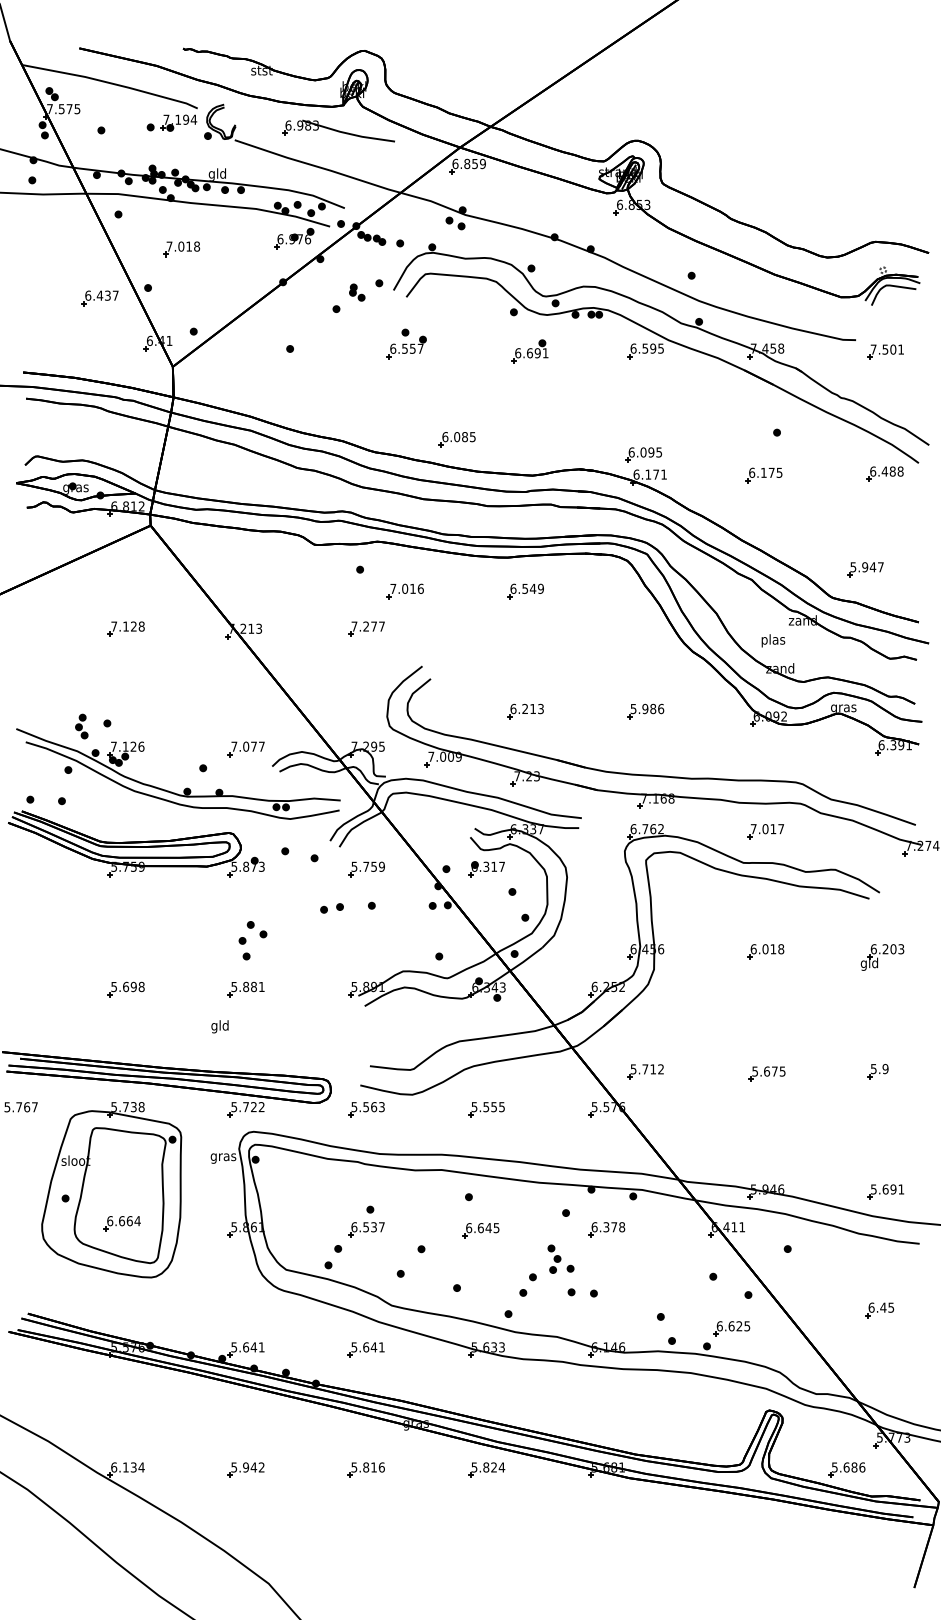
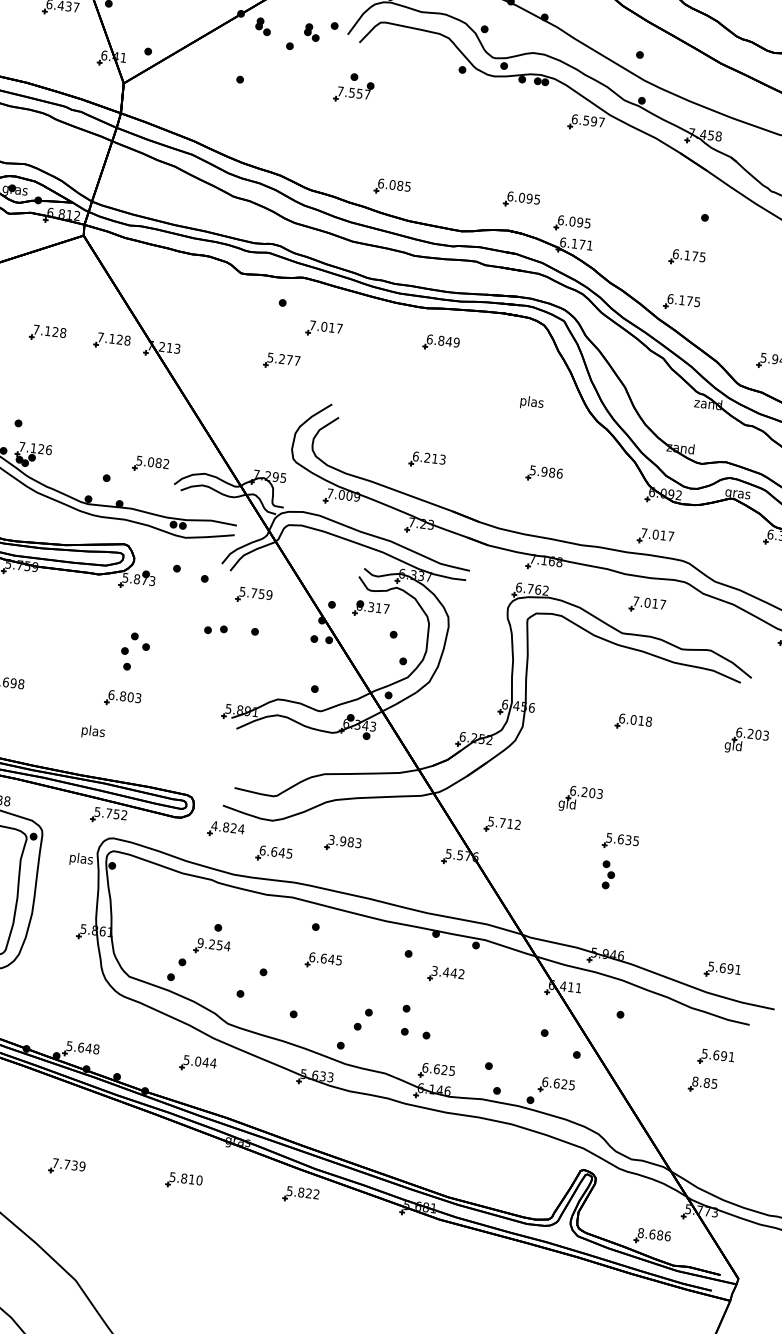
part: (307, 292) -> (263, 26), added
text: (393, 348) -> (340, 91), 6.557 -> 7.557
text: (660, 348) -> (601, 122), 6.595 -> 6.597
part: (529, 351) -> (473, 109), removed
part: (589, 436) -> (521, 199), added
part: (763, 521) -> (681, 302), added
text: (420, 588) -> (339, 328), 7.016 -> 7.017
text: (525, 588) -> (441, 340), 6.549 -> 6.849
text: (354, 626) -> (270, 357), 7.277 -> 5.277
part: (191, 628) -> (111, 340), added
text: (773, 640) -> (532, 402), moved
text: (247, 746) -> (152, 462), 7.077 -> 5.082
part: (765, 761) -> (655, 536), added
text: (247, 986) -> (124, 696), 5.881 -> 6.803
text: (220, 1026) -> (93, 731), gld -> plas
part: (721, 1036) -> (580, 799), added
text: (774, 1071) -> (628, 840), 5.675 -> 5.635
part: (877, 1071) -> (728, 852), removed
text: (253, 1107) -> (116, 814), 5.722 -> 5.752
text: (368, 1107) -> (228, 828), 5.563 -> 4.824
text: (488, 1107) -> (345, 841), 5.555 -> 3.983
part: (417, 1128) -> (273, 854), added
text: (223, 1156) -> (81, 858), gras -> plas
text: (368, 1227) -> (214, 944), 6.537 -> 9.254
text: (608, 1227) -> (448, 972), 6.378 -> 3.442
part: (554, 1258) -> (608, 874), moved
part: (889, 1280) -> (716, 1057), added
text: (877, 1307) -> (701, 1082), 6.45 -> 8.85
part: (608, 1328) -> (436, 1071), added
text: (261, 1347) -> (96, 1049), 5.641 -> 5.648
text: (374, 1347) -> (206, 1062), 5.641 -> 5.044
text: (247, 1467) -> (68, 1164), 5.942 -> 7.739
text: (381, 1467) -> (199, 1180), 5.816 -> 5.810
text: (501, 1467) -> (316, 1194), 5.824 -> 5.822
text: (834, 1467) -> (640, 1233), 5.686 -> 8.686

